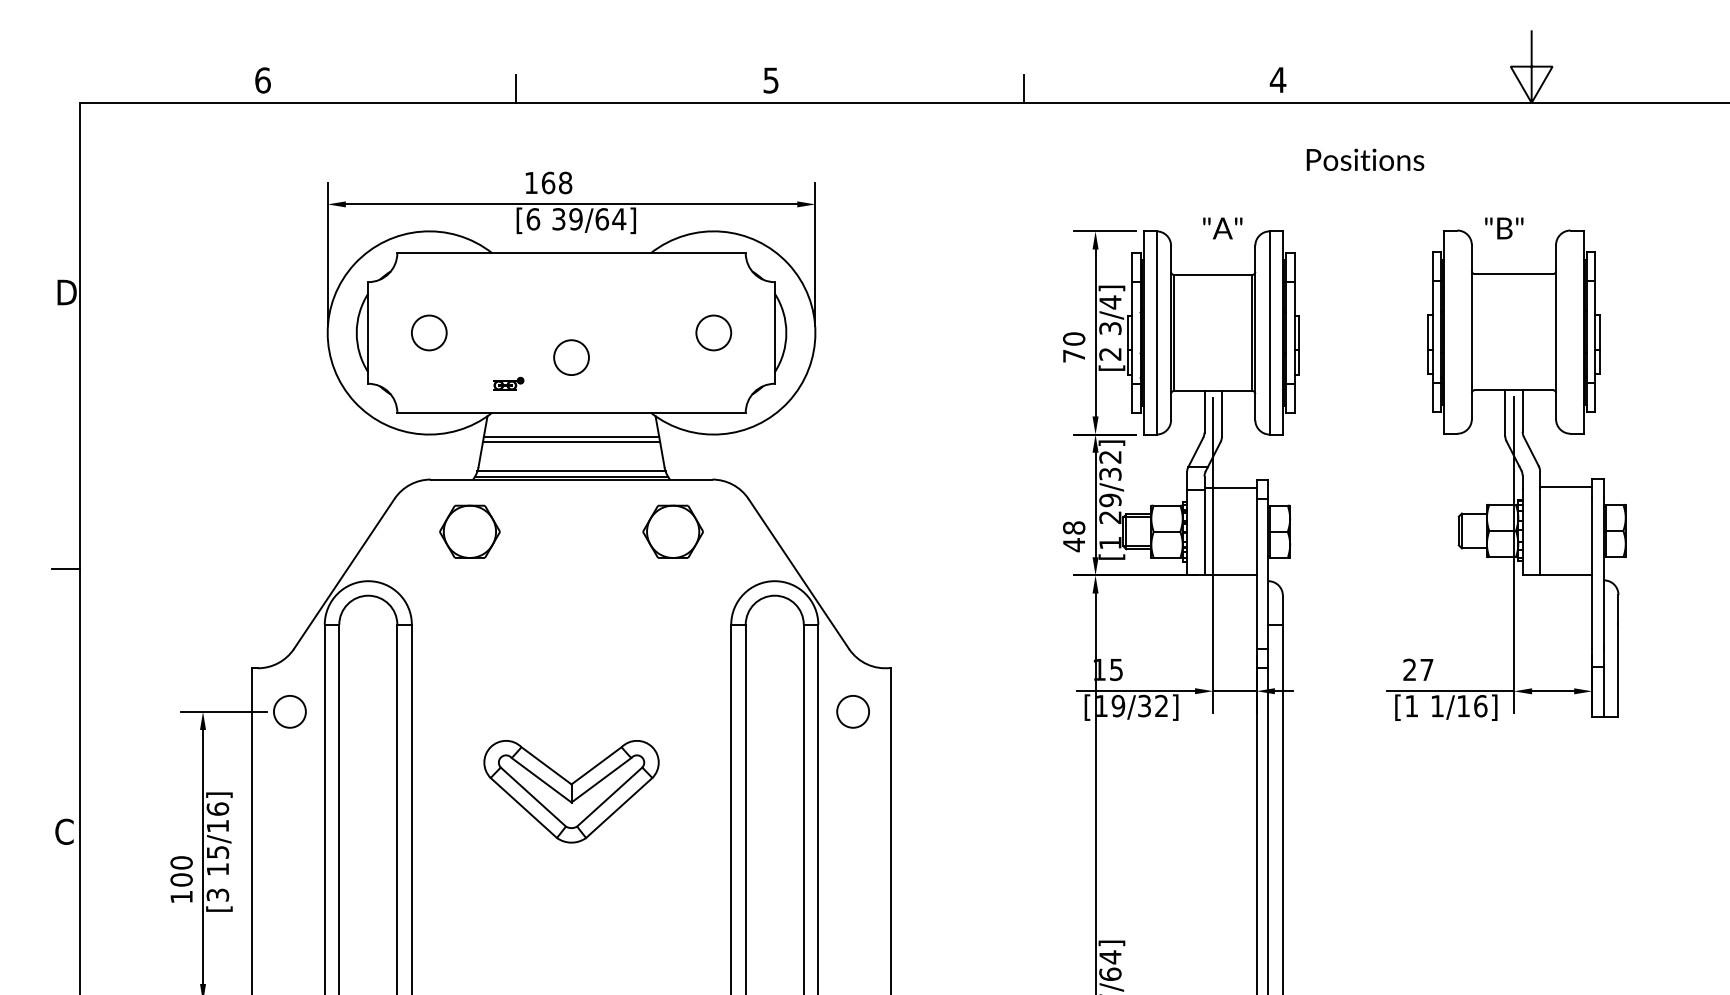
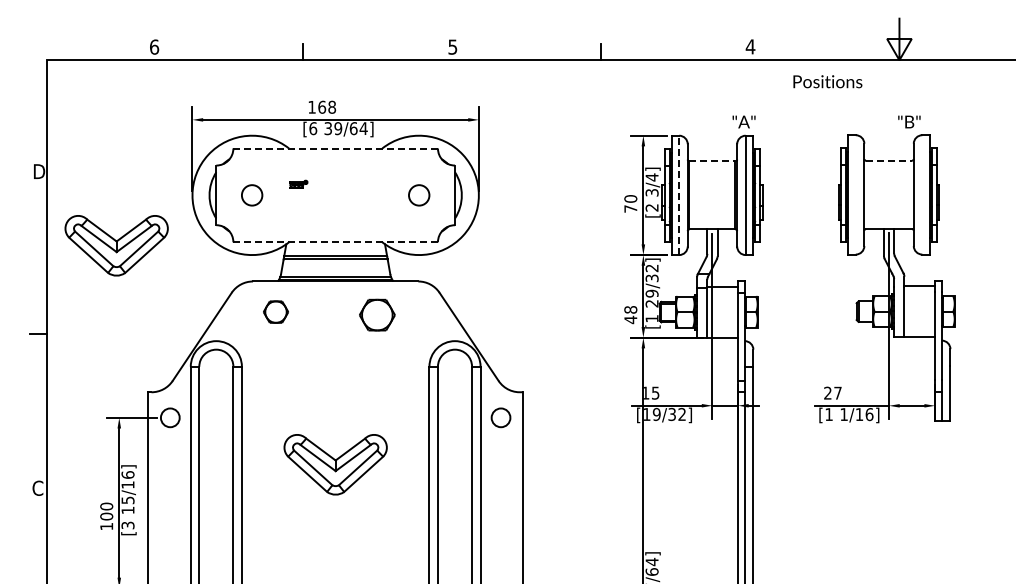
text: (1363, 193) -> (826, 101), moved
line: (571, 253) -> (335, 148), solid -> dashed
line: (1514, 273) -> (889, 160), solid -> dashed
line: (1213, 275) -> (712, 161), solid -> dashed
line: (1157, 333) -> (679, 195), solid -> dashed
circle: (571, 357) -> (335, 209), removed
part: (508, 382) -> (298, 183), moved
line: (572, 413) -> (336, 242), solid -> dashed
part: (198, 418) -> (116, 245), added
part: (469, 530) -> (275, 311), size x0.7
part: (673, 530) -> (377, 314), moved

